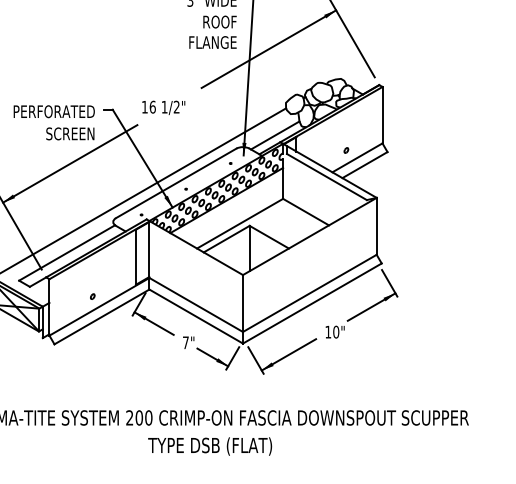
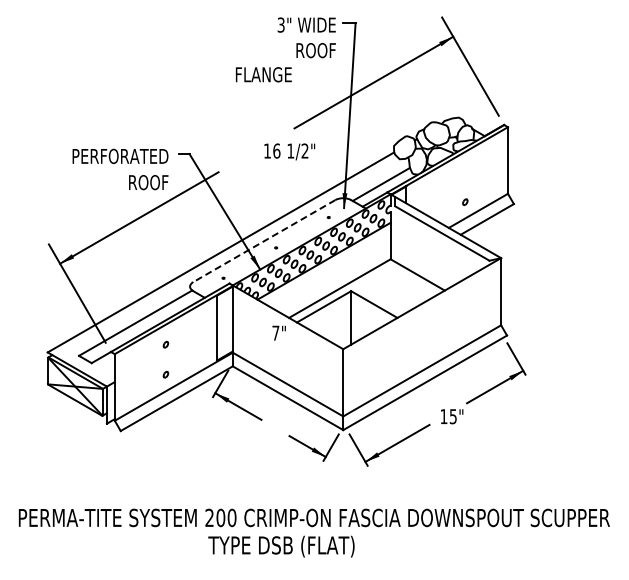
text: (212, 42) -> (263, 74), moved
text: (163, 107) -> (289, 151), moved
text: (70, 133) -> (139, 182), SCREEN -> ROOF
line: (175, 183) -> (263, 241), solid -> dashed
part: (92, 271) -> (165, 344), added
text: (335, 332) -> (452, 416), 10" -> 15"
text: (188, 342) -> (278, 332), moved
text: (210, 446) -> (281, 546), moved

